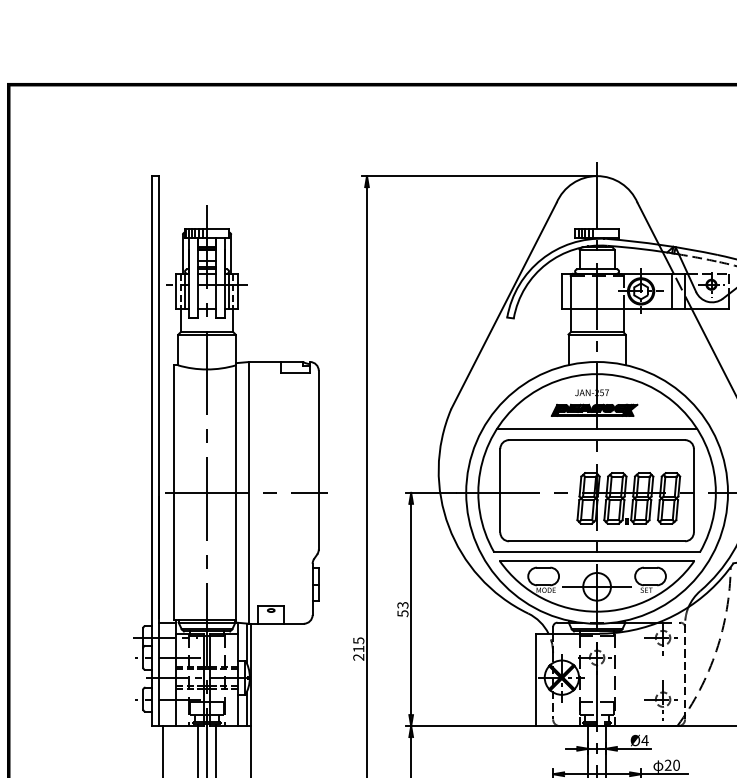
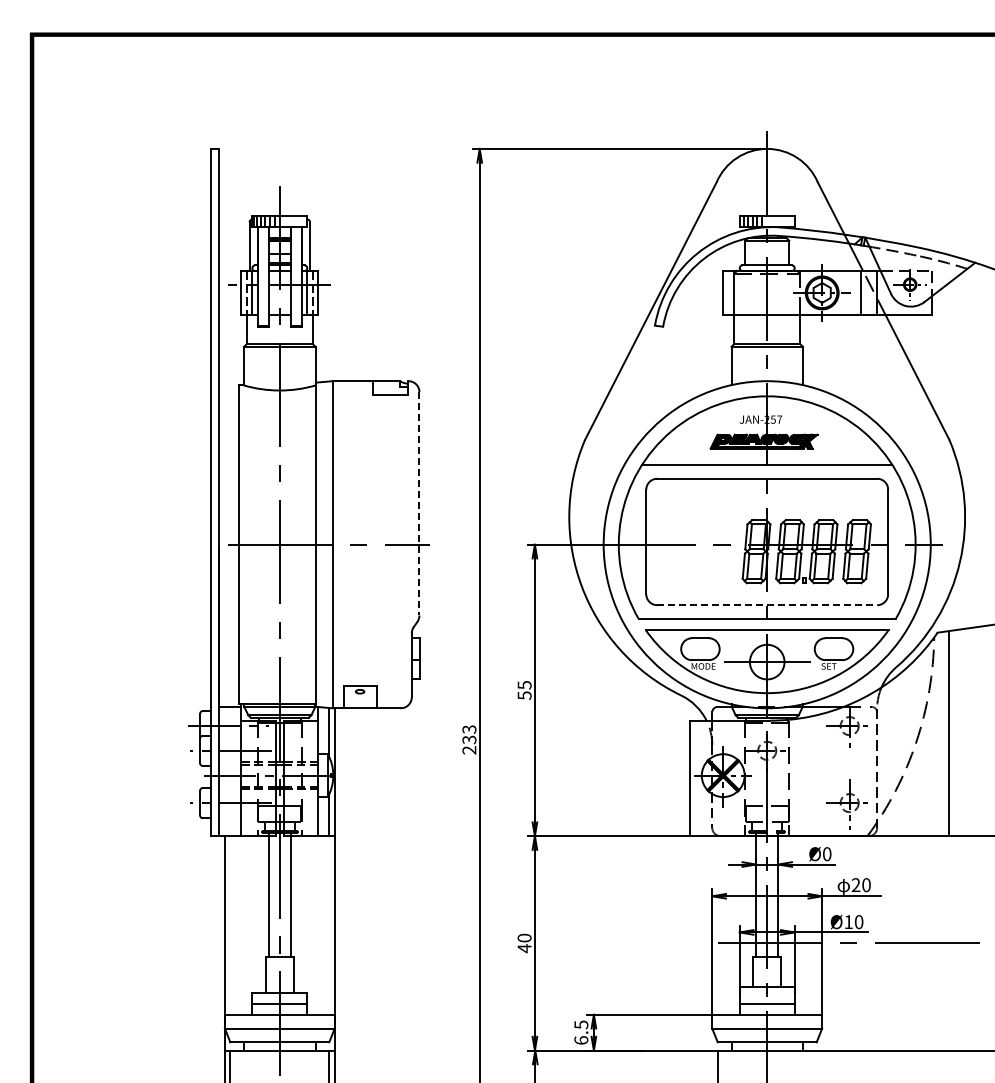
line: (318, 459) -> (419, 503), solid -> dashed
line: (597, 541) -> (767, 605), solid -> dashed
text: (402, 605) -> (524, 685), 53 -> 55
text: (358, 644) -> (469, 734), 215 -> 233
text: (644, 740) -> (826, 854), Ø4 -> Ø0

